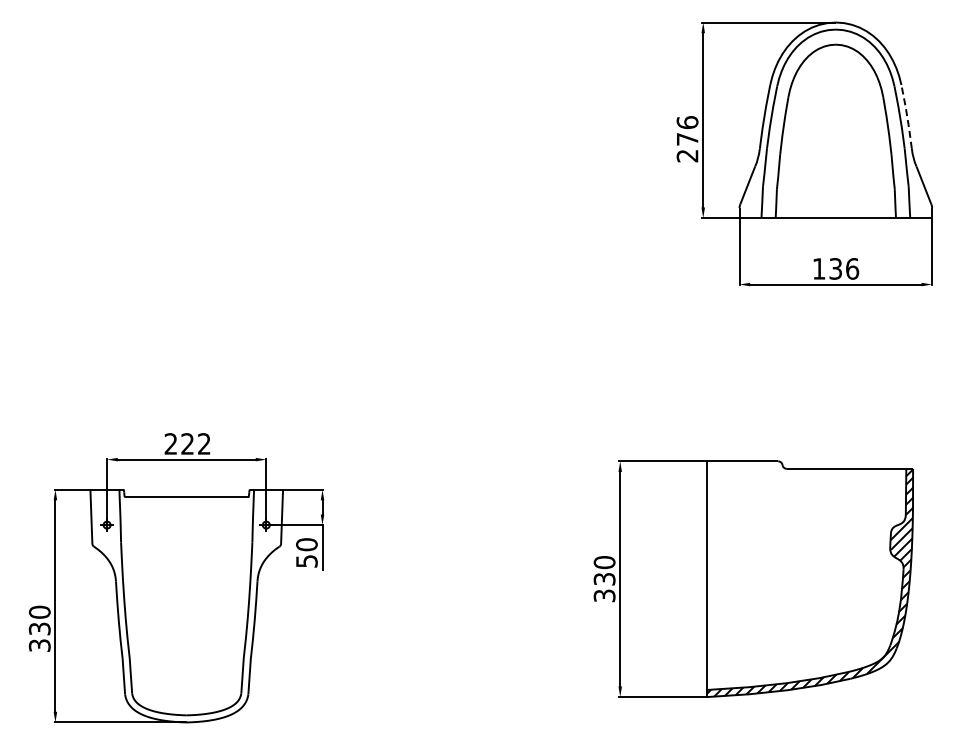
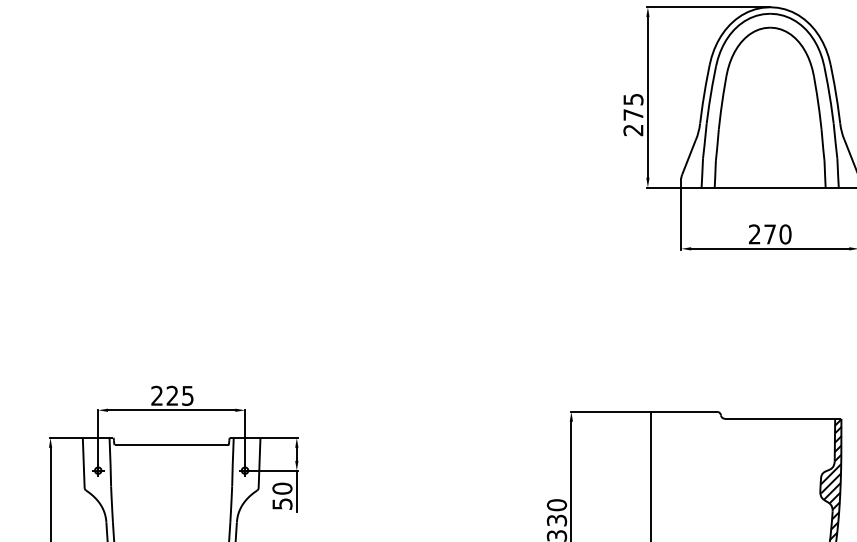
line: (907, 116) -> (836, 93), dashed -> solid
text: (687, 122) -> (633, 99), 276 -> 275
text: (835, 268) -> (769, 234), 136 -> 270
text: (204, 443) -> (188, 395), 222 -> 225

